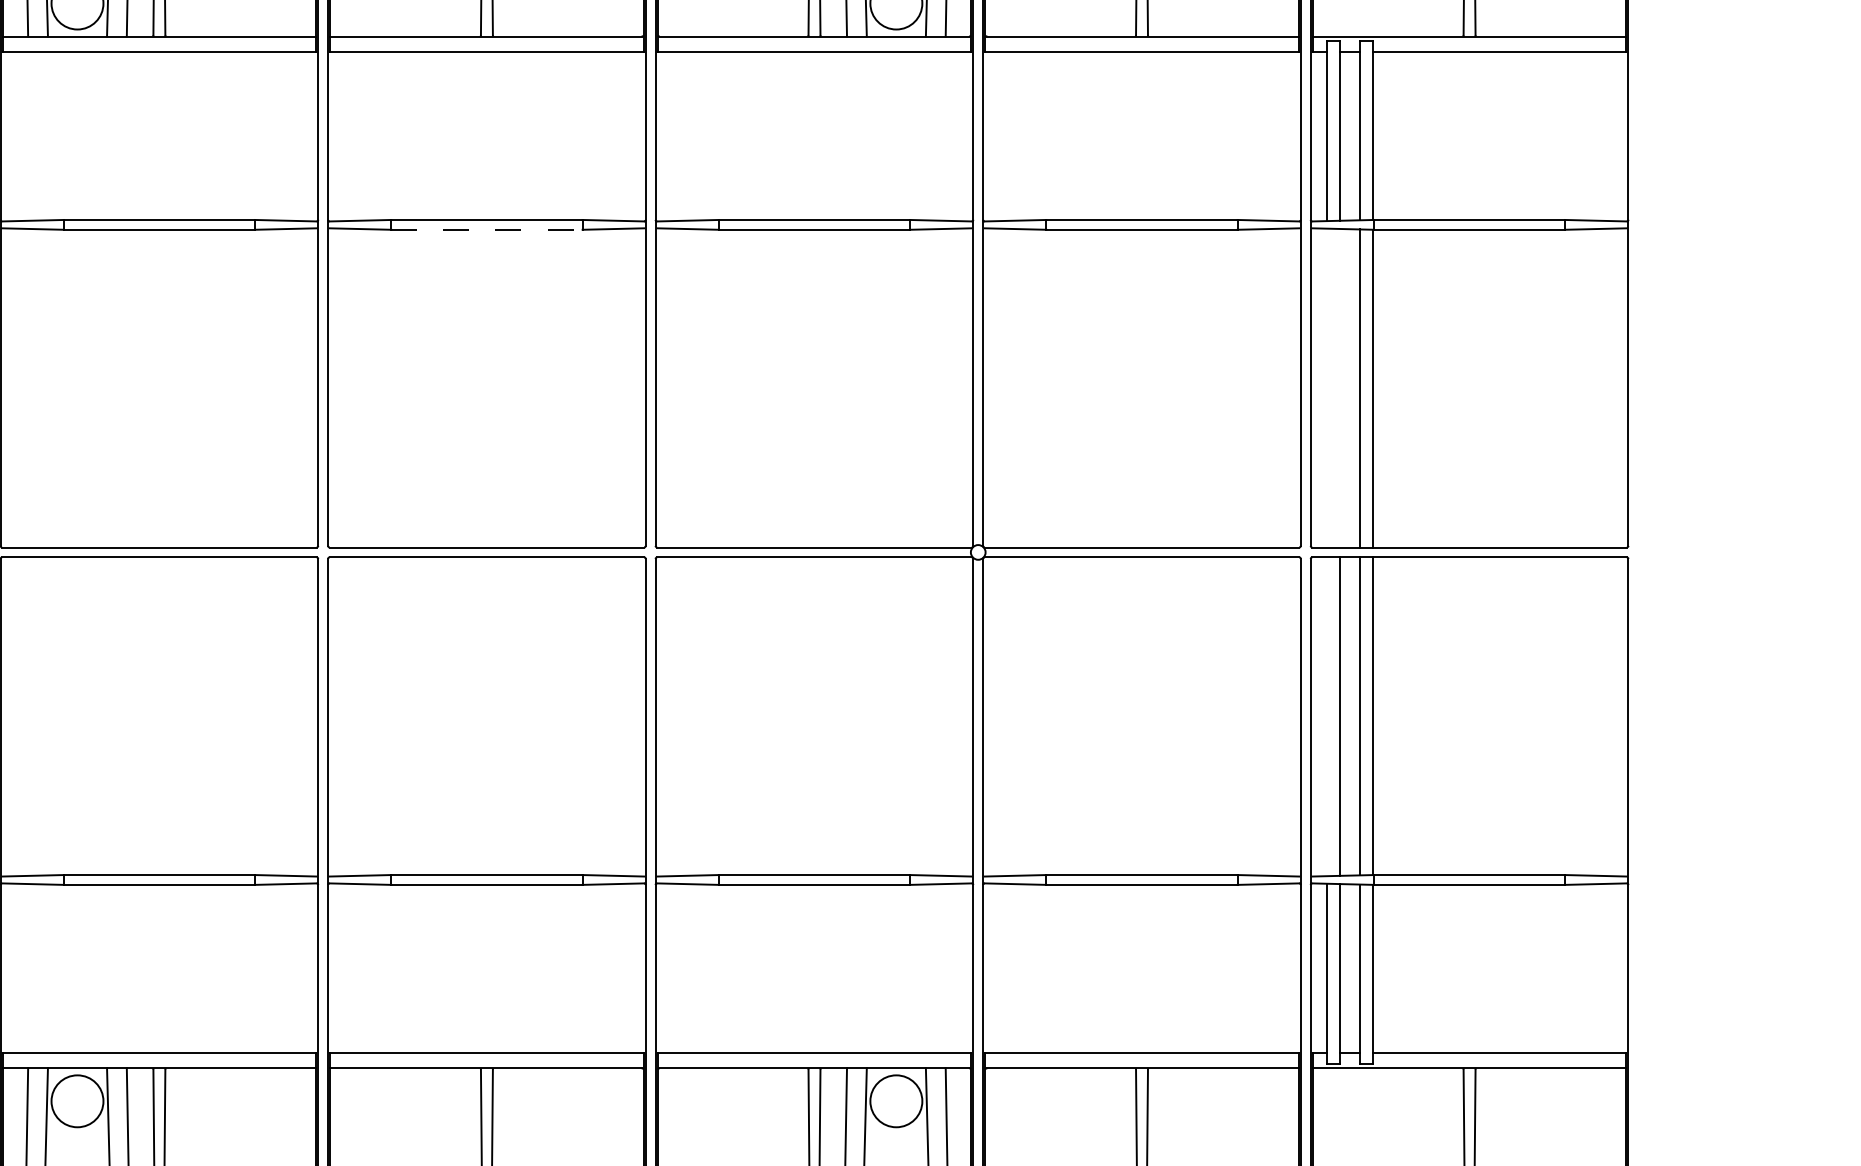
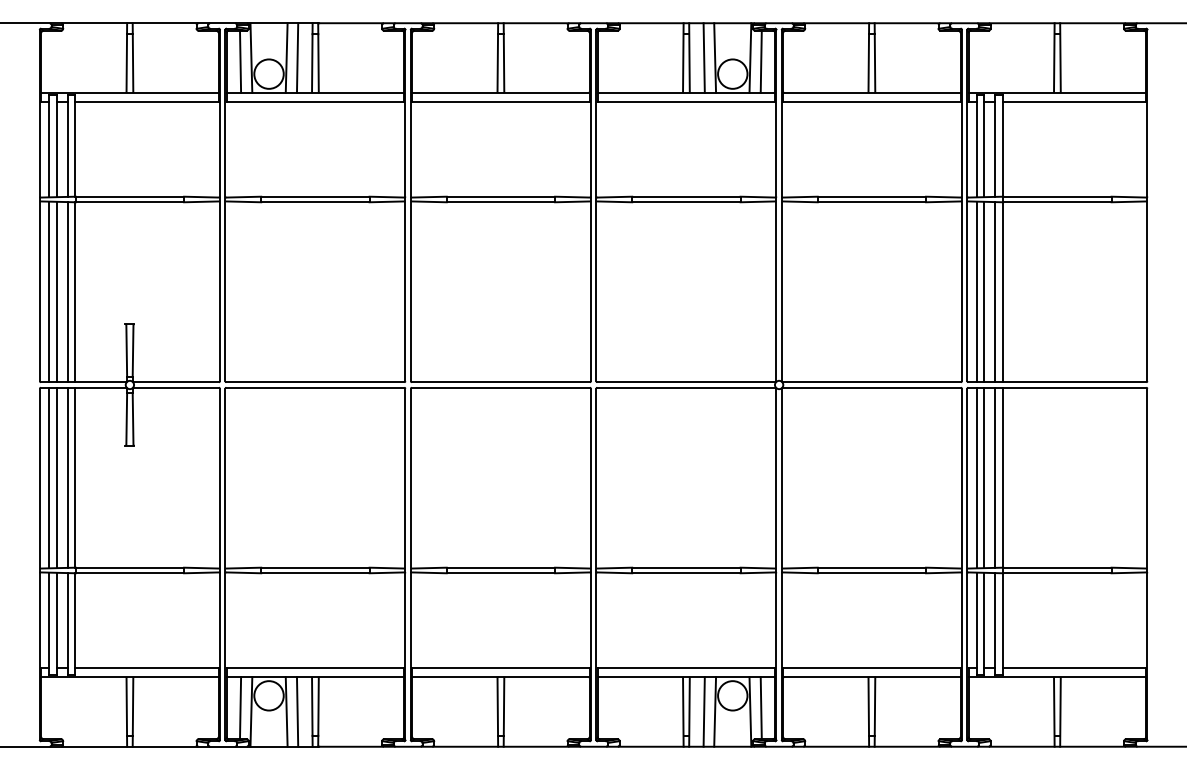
line: (487, 230) -> (501, 202), dashed -> solid
line: (1326, 387) -> (976, 291), added
line: (1340, 387) -> (984, 291), added
line: (1326, 715) -> (976, 477), added

